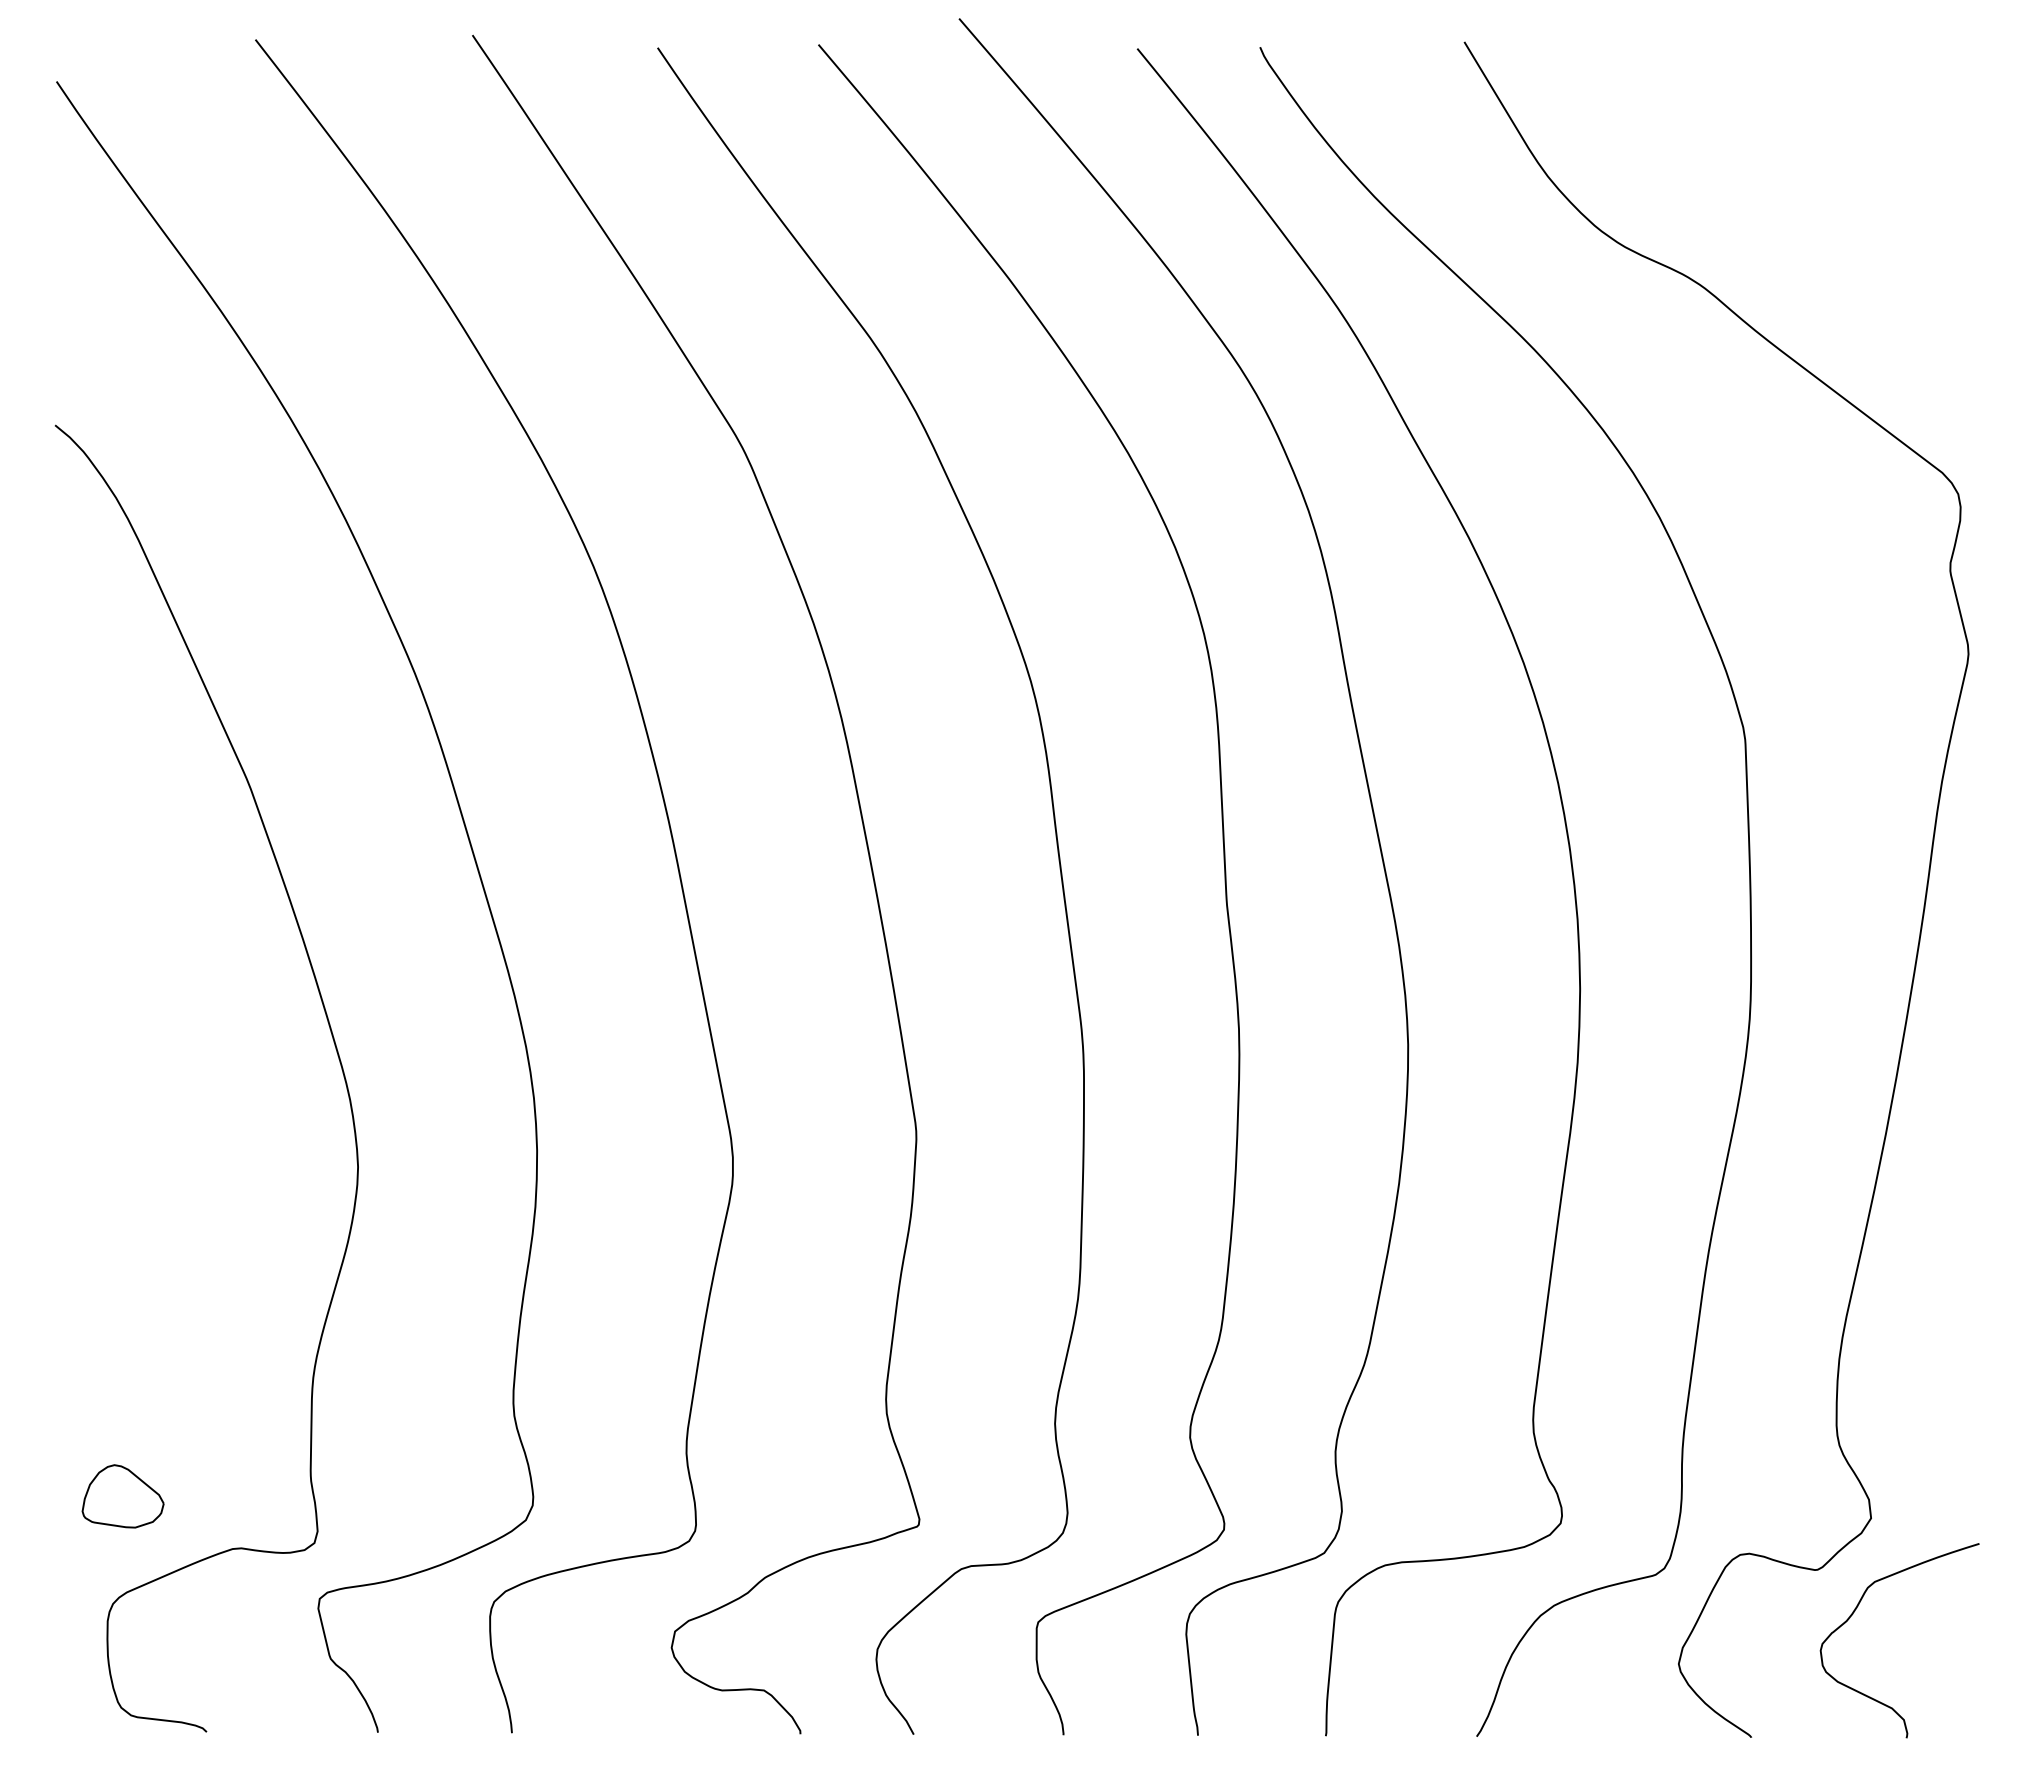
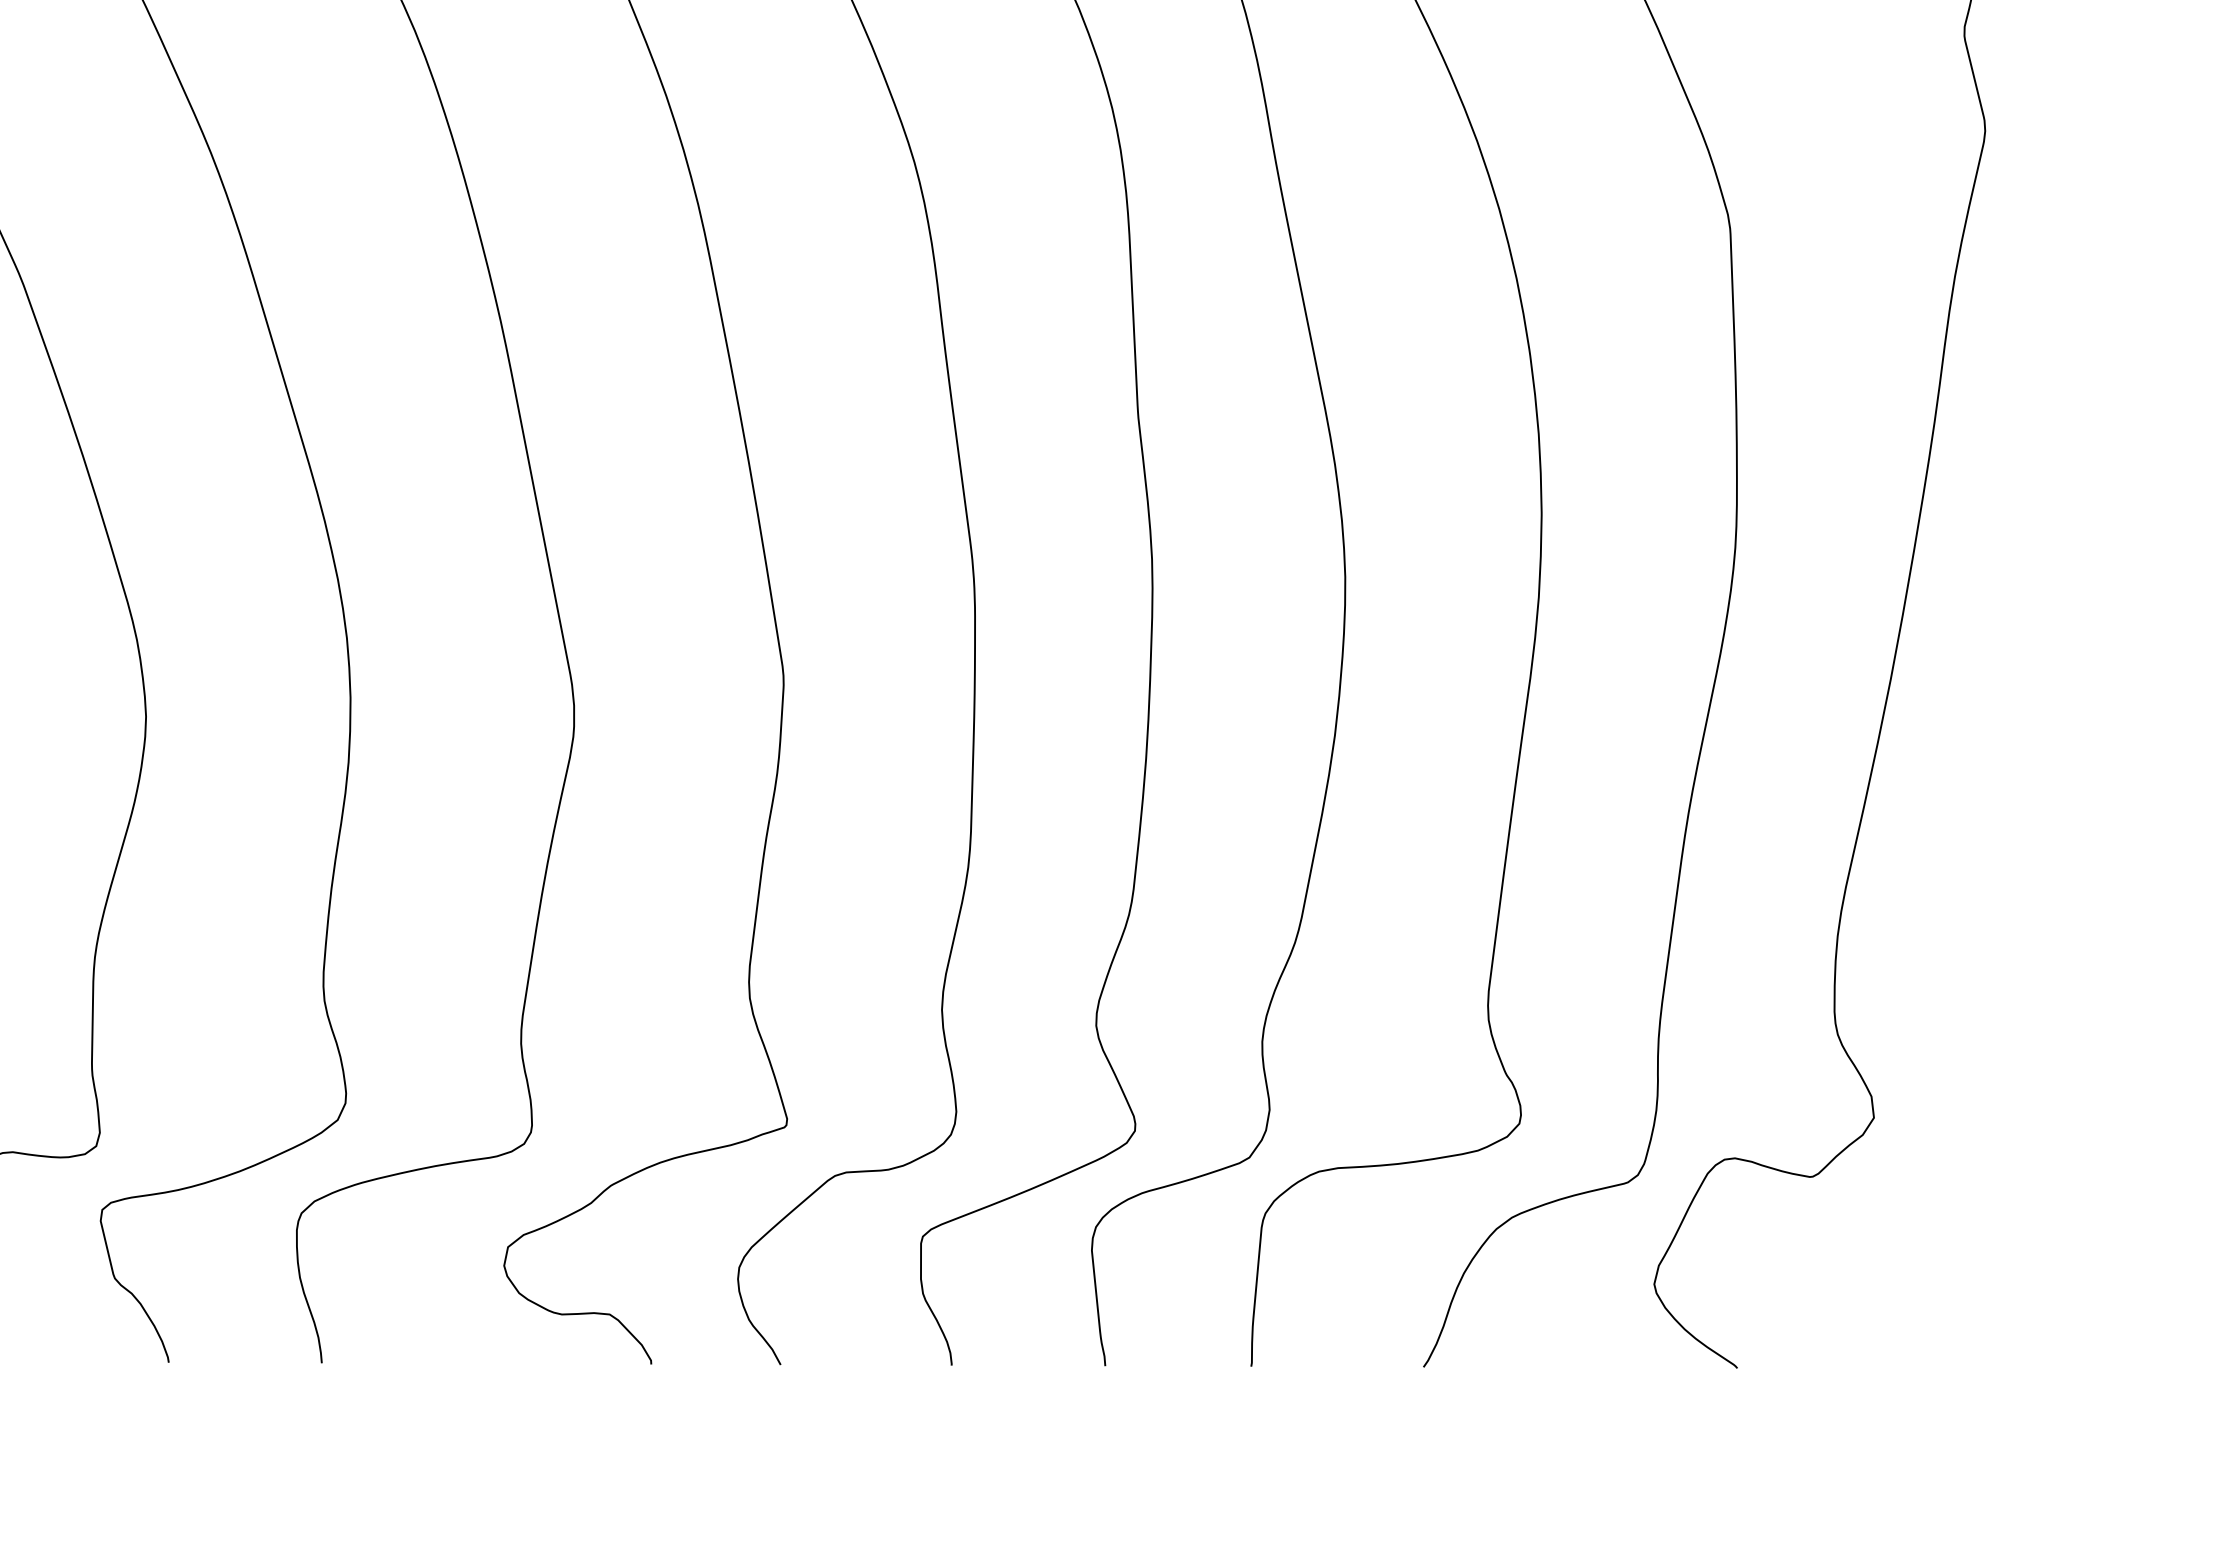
curve: (1855, 1611) -> (1856, 1224), removed

